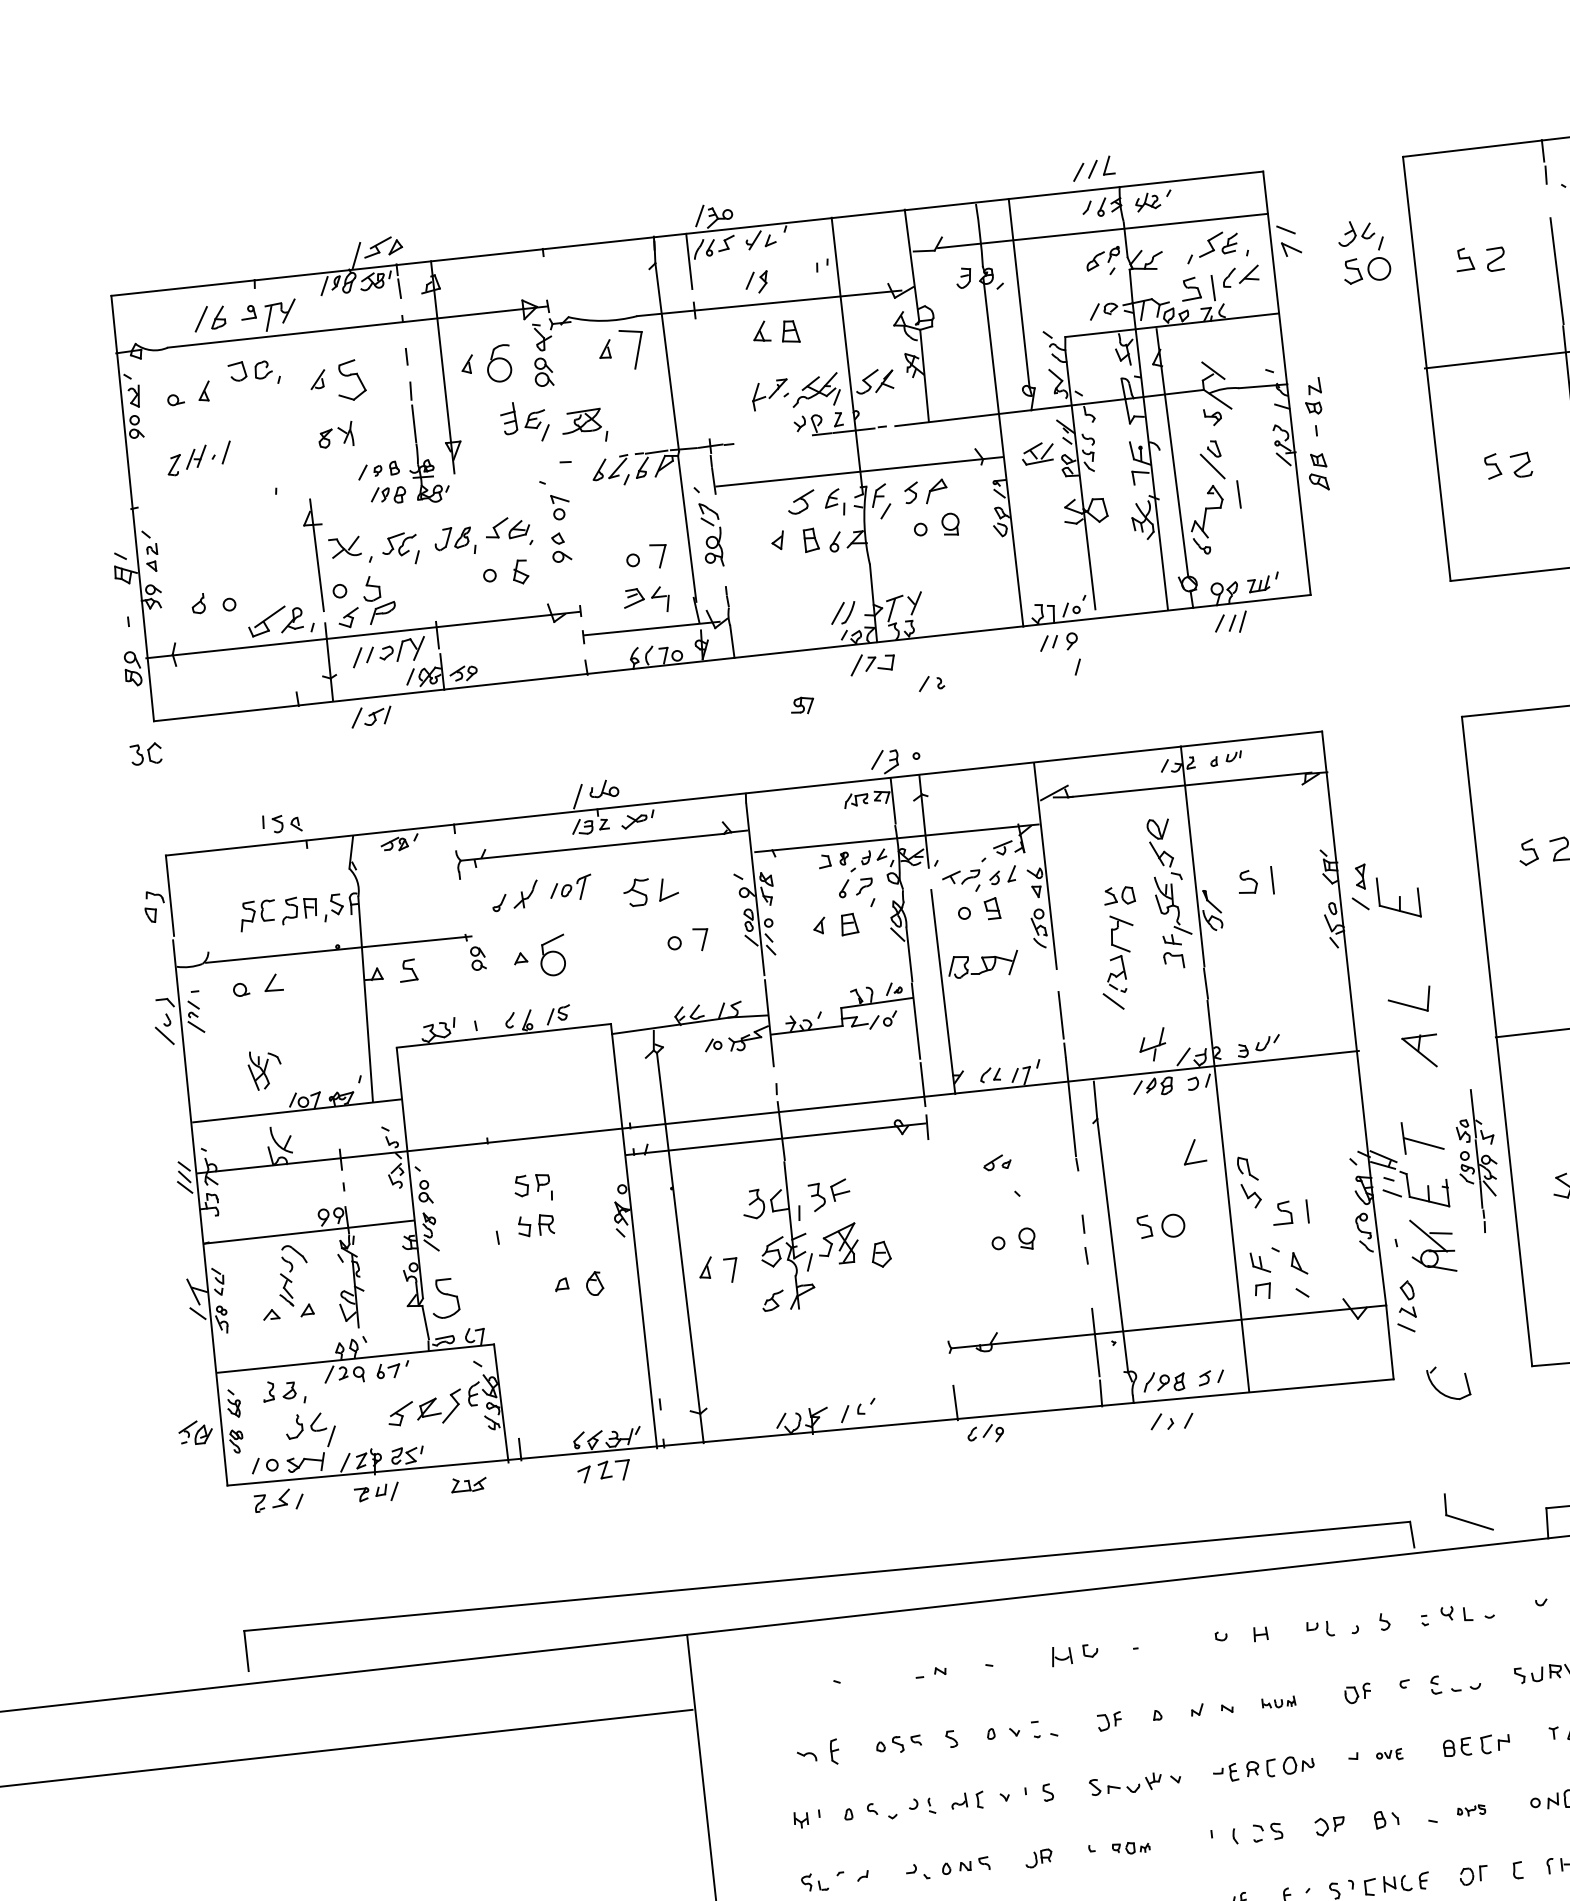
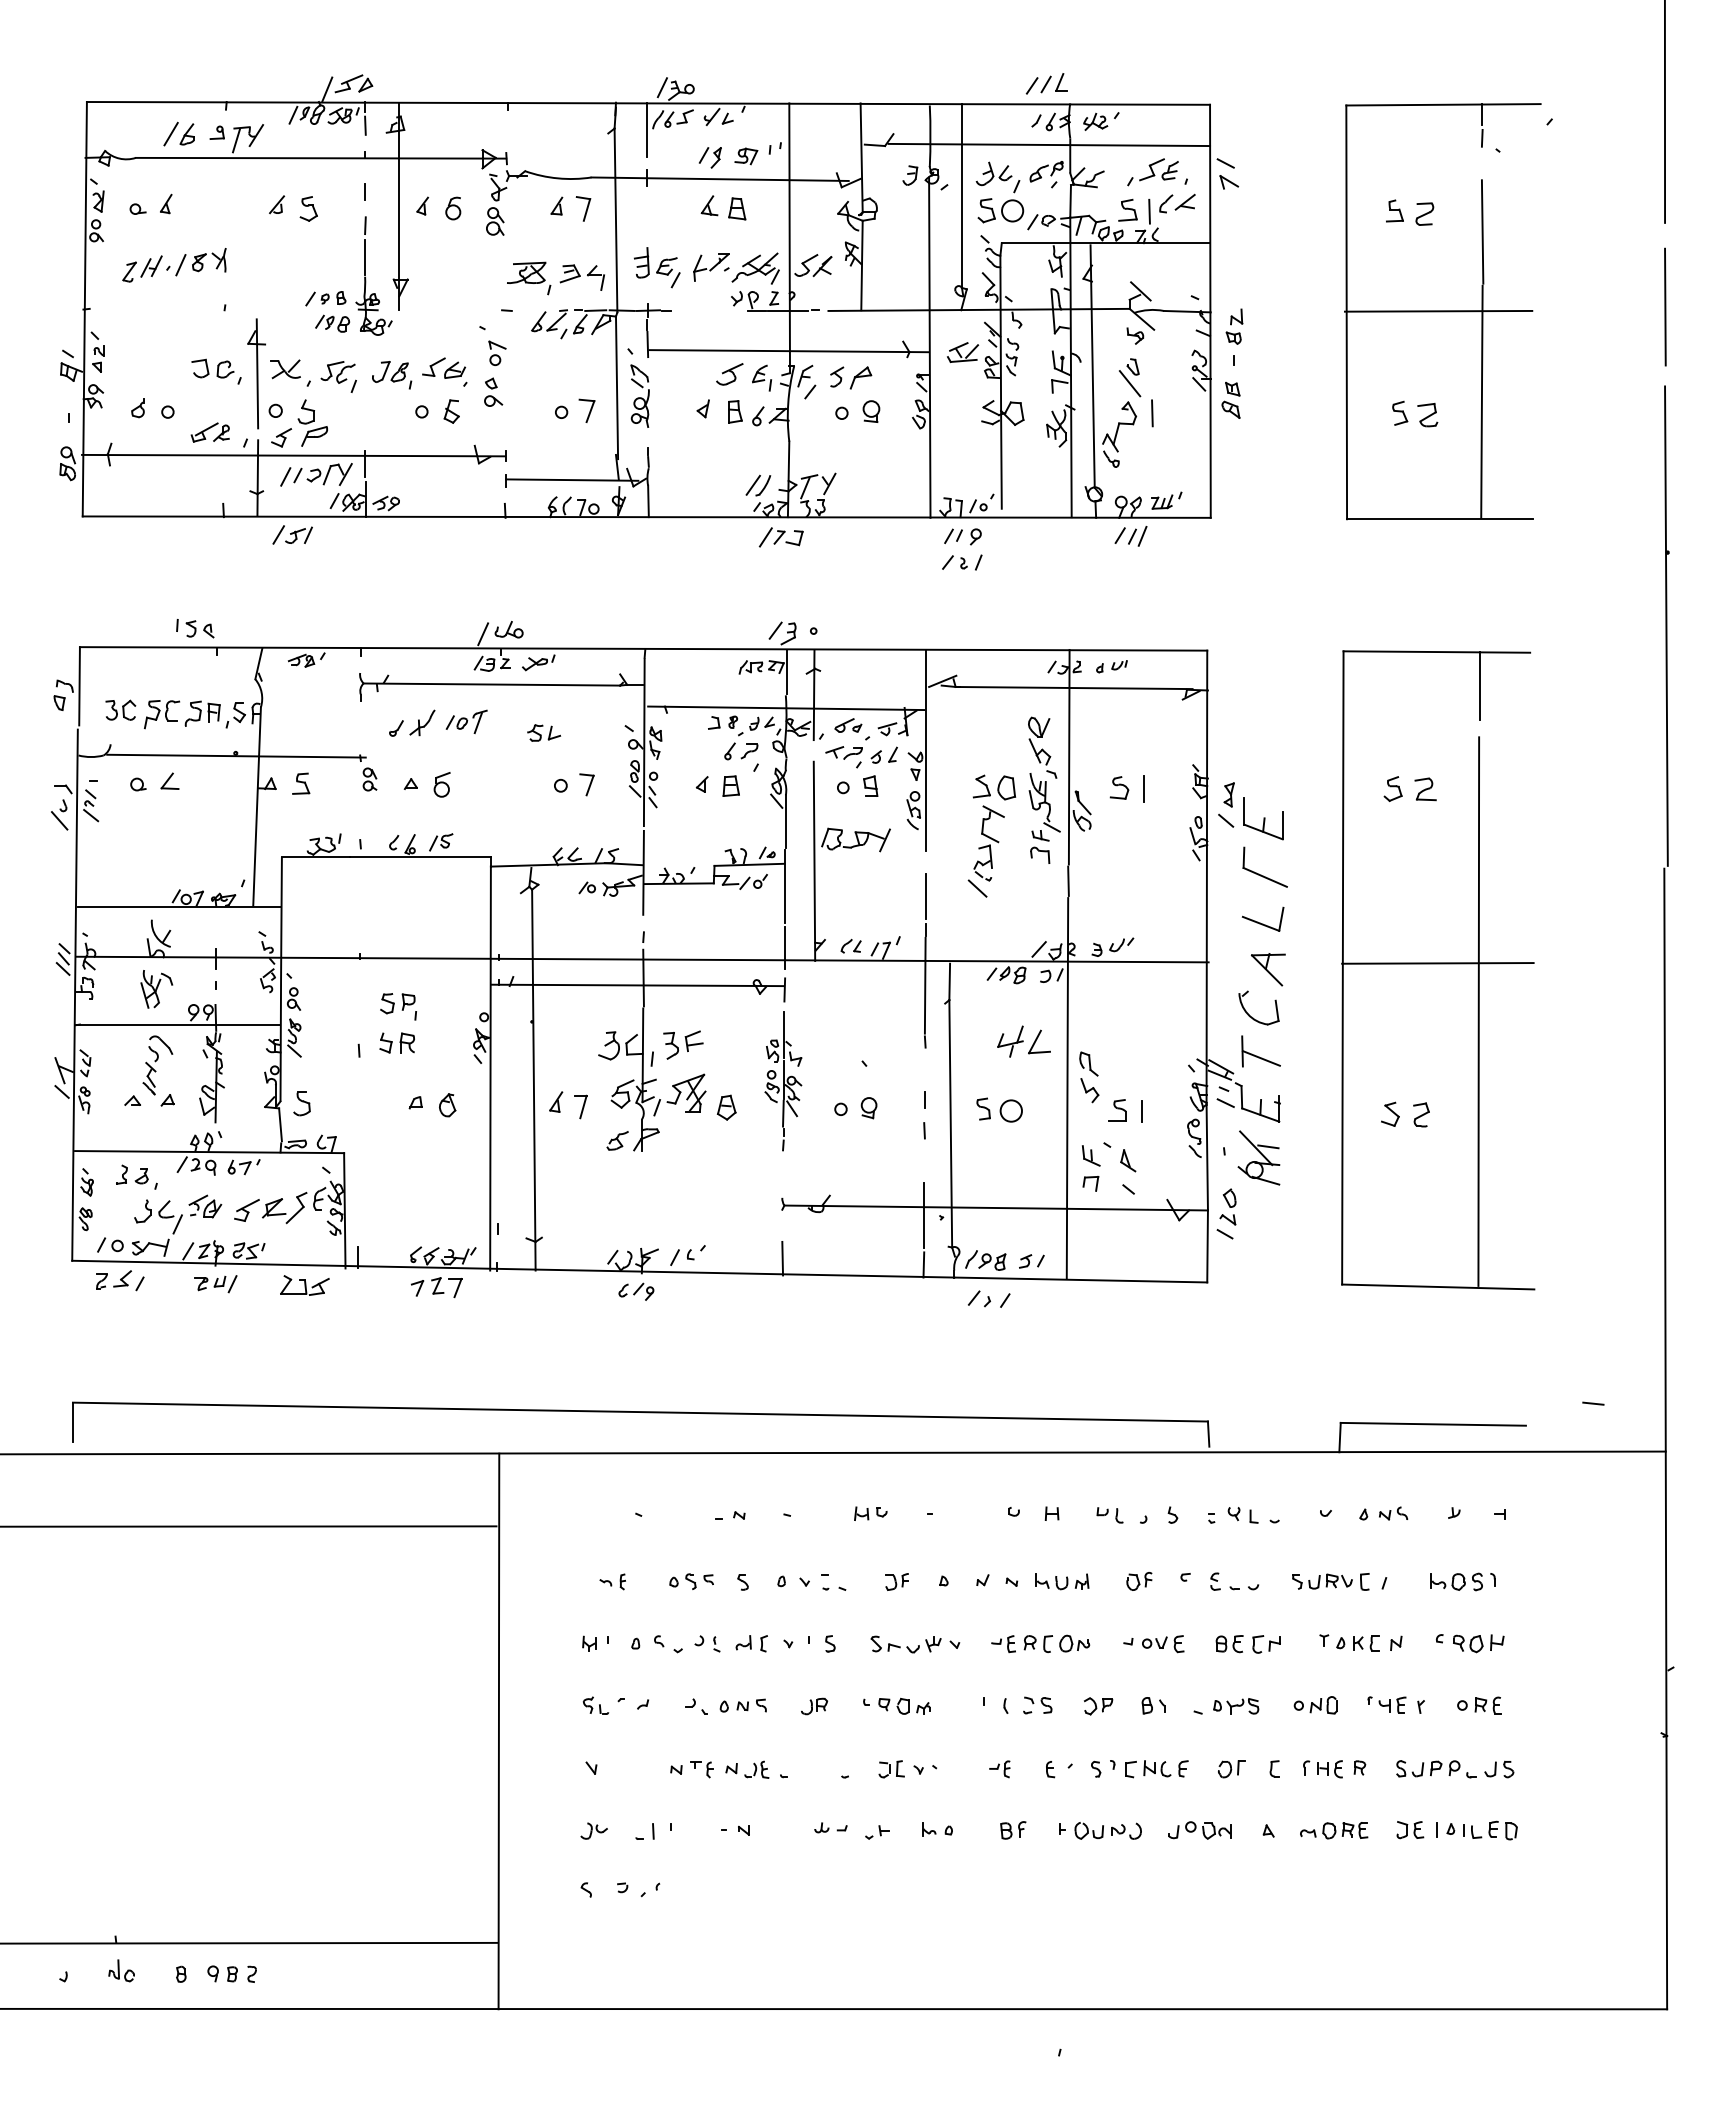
part: (1357, 258) -> (992, 198), moved
part: (632, 348) -> (583, 208), size x0.62
part: (499, 363) -> (453, 208), size x0.62
part: (254, 372) -> (216, 371), moved
part: (350, 379) -> (308, 208), size x0.62
part: (525, 421) -> (657, 267), moved
part: (335, 435) -> (209, 260), moved
part: (645, 600) -> (581, 277), moved
part: (274, 620) -> (209, 432), size x0.71
part: (931, 683) -> (954, 562), moved
part: (802, 705) -> (746, 156), moved
part: (145, 753) -> (120, 709), moved
part: (651, 890) -> (544, 732), size x0.62
part: (1119, 895) -> (994, 787), size x1.43
part: (552, 955) -> (441, 784), size x0.62
part: (1152, 1044) -> (1010, 1041), moved
part: (264, 1070) -> (156, 989), moved
part: (1477, 1161) -> (783, 1081), moved
part: (997, 1162) -> (848, 725), moved
part: (444, 1298) -> (301, 1103), size x0.62
part: (1444, 1393) -> (1253, 1017), moved
part: (195, 1432) -> (205, 1206), moved
part: (985, 1433) -> (636, 1291), moved
part: (468, 1484) -> (304, 1285), size x1.43
part: (1465, 1519) -> (1261, 874), moved
part: (1074, 1654) -> (870, 1513), size x0.71
part: (1279, 1702) -> (1062, 1581), size x1.67
part: (817, 1753) -> (612, 1581), size x0.62
part: (1389, 1755) -> (1163, 1644), size x1.67
part: (1471, 1810) -> (1236, 1706), size x1.67
part: (1131, 1847) -> (904, 1705), size x1.43

